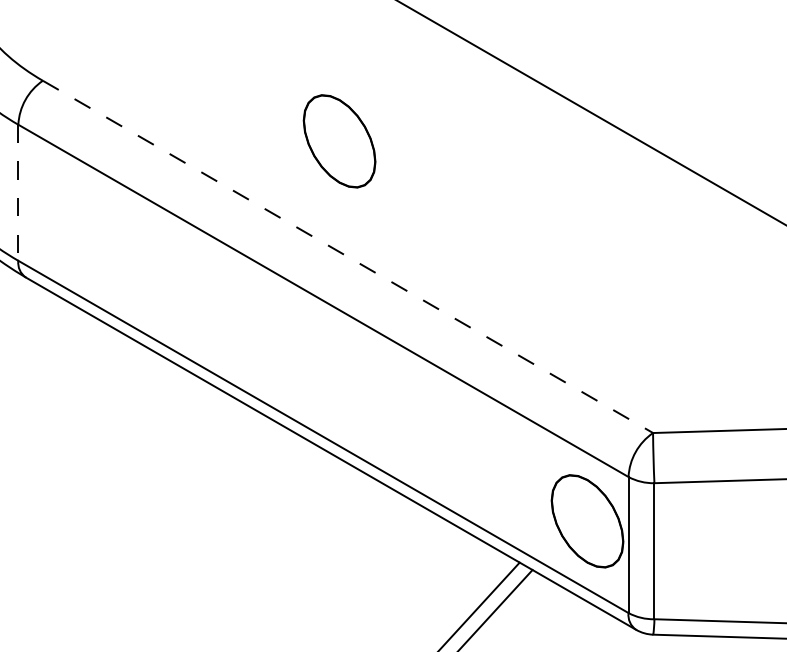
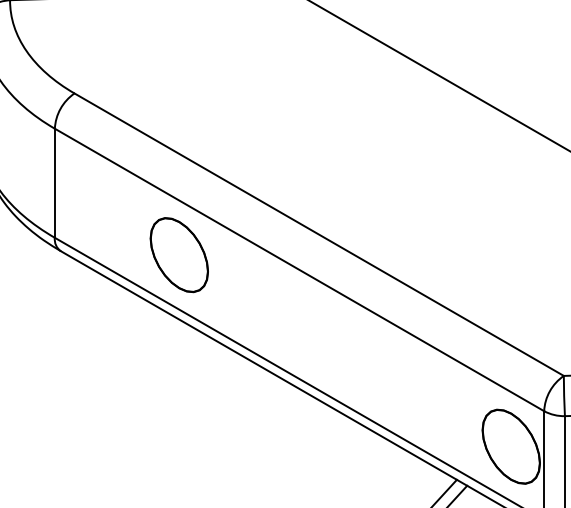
part: (339, 141) -> (179, 255), moved
line: (18, 193) -> (54, 183), dashed -> solid
line: (348, 257) -> (319, 235), dashed -> solid

